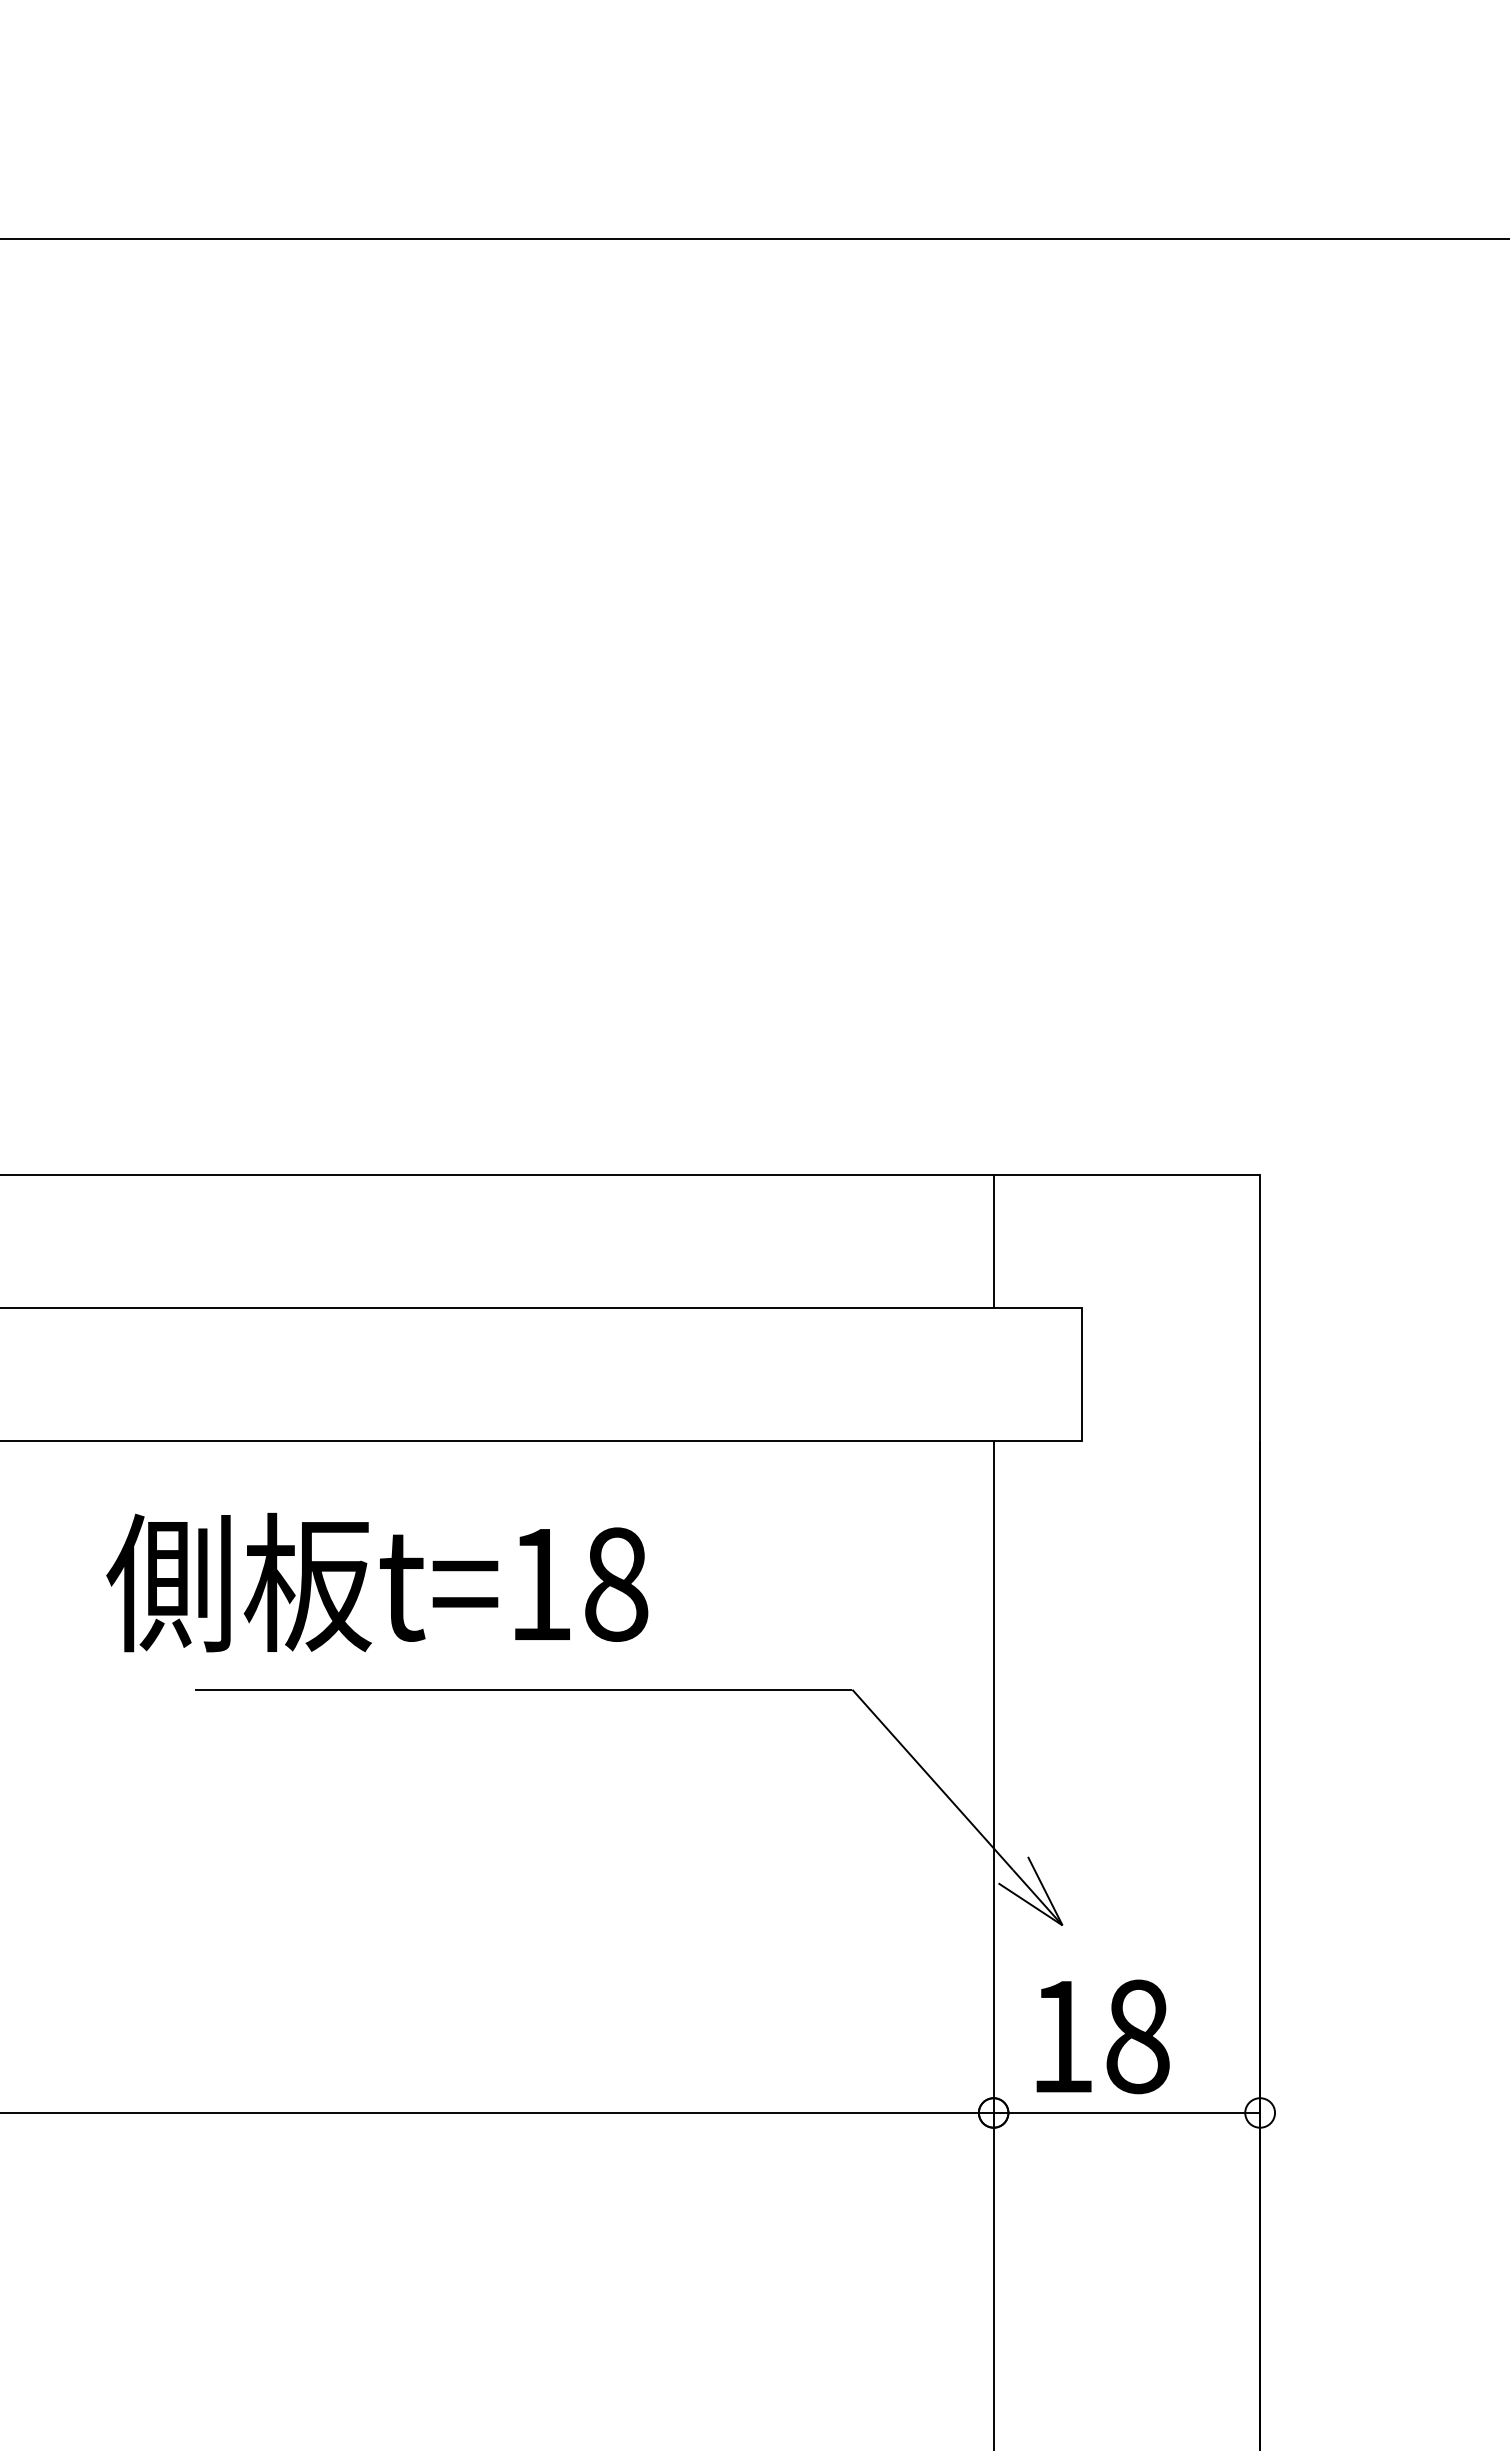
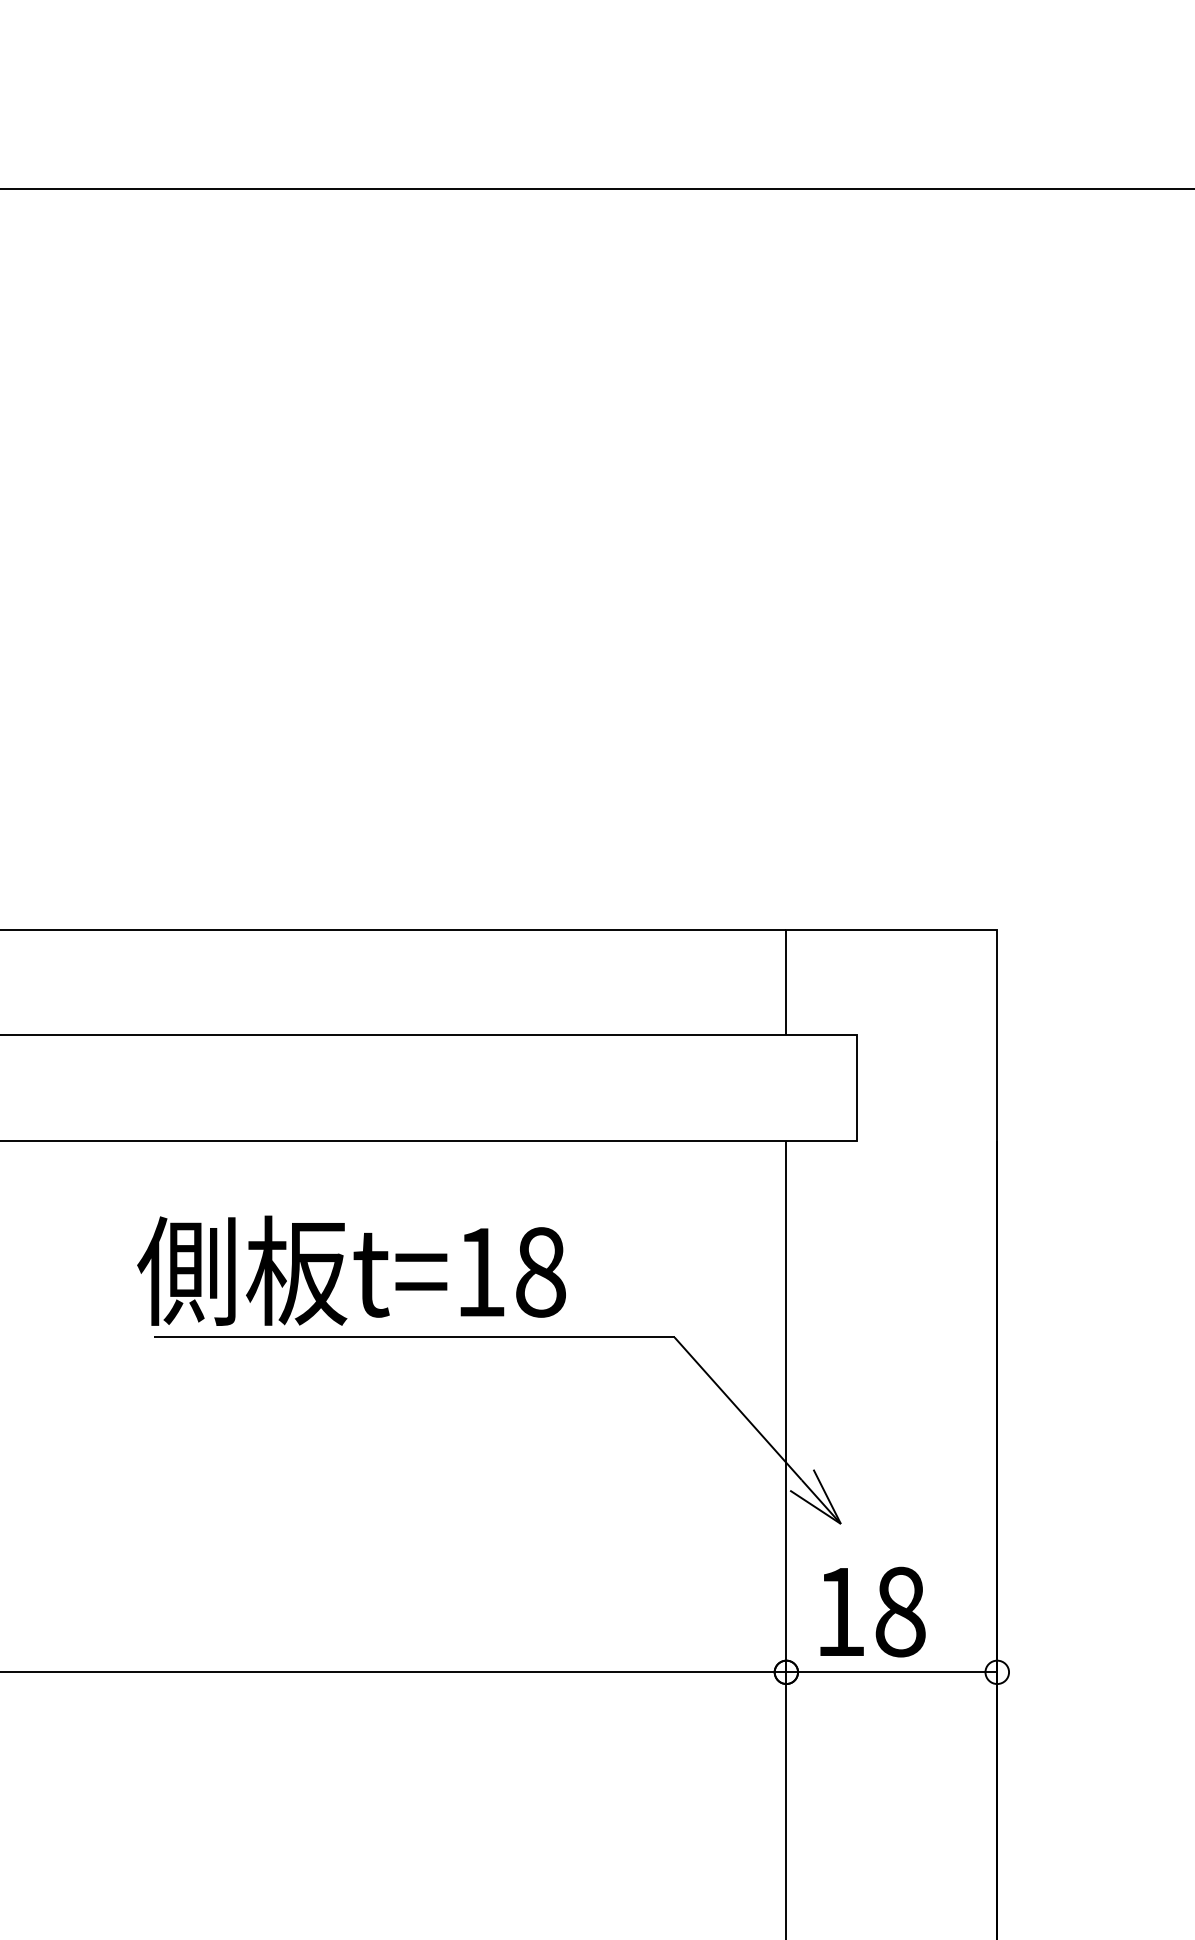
text: (377, 1582) -> (351, 1270), moved

